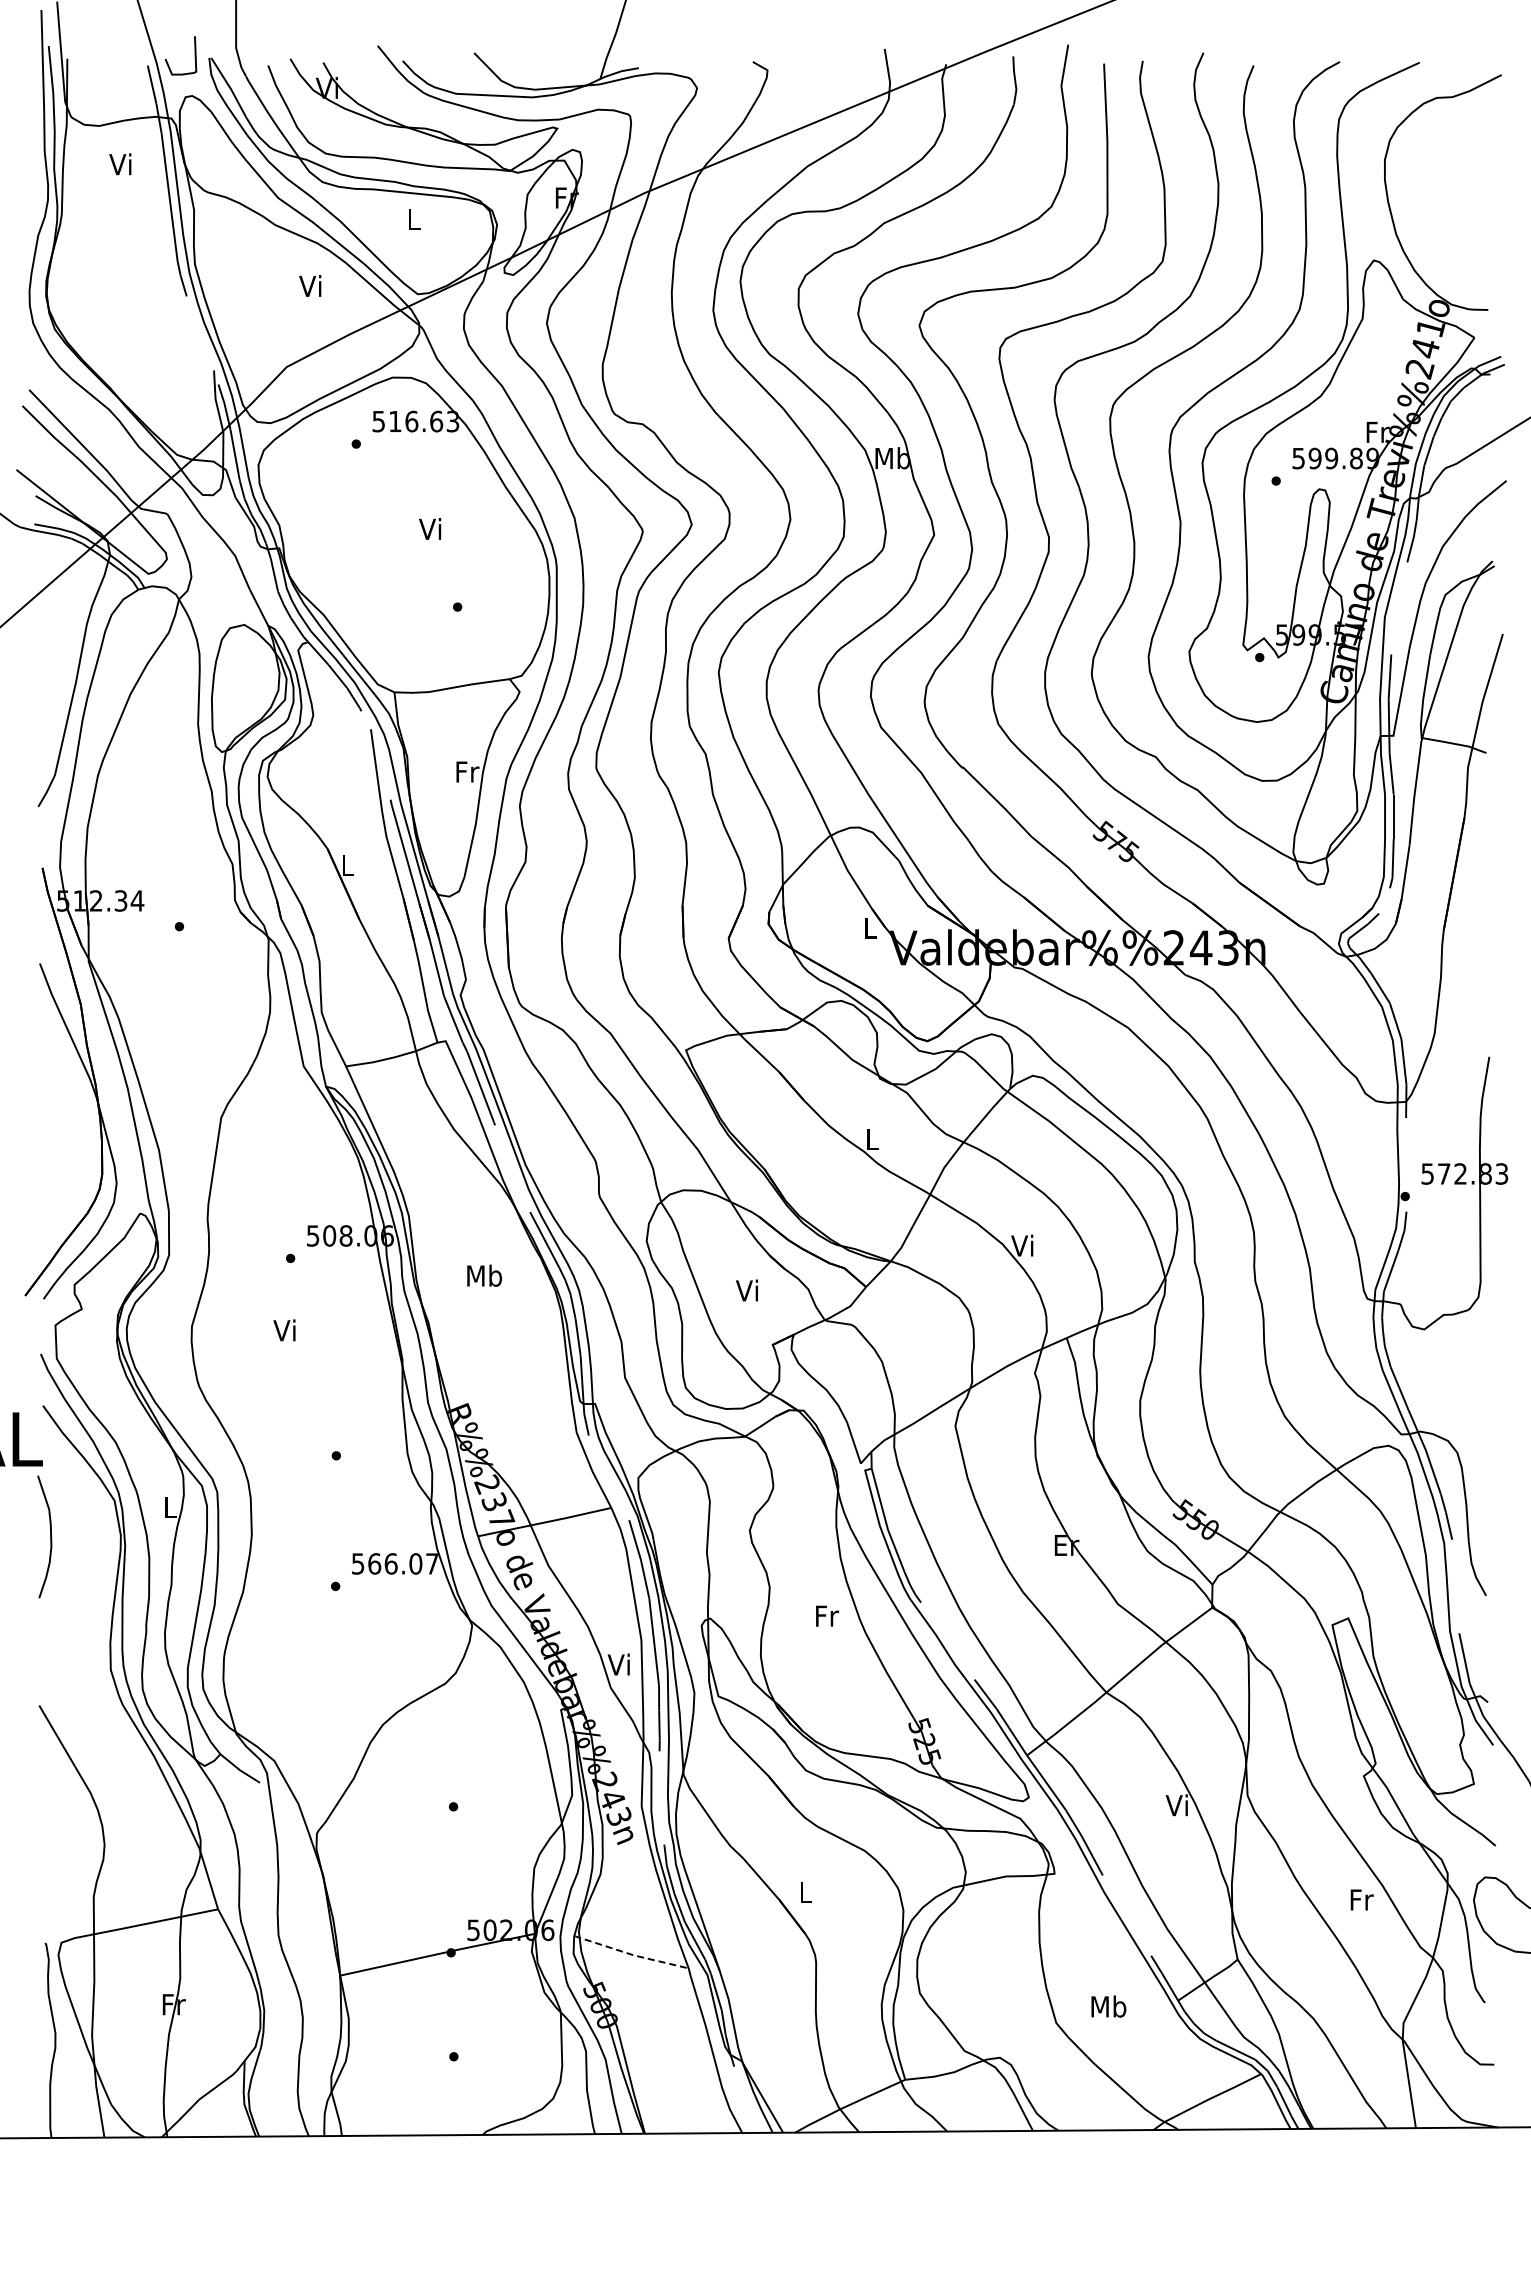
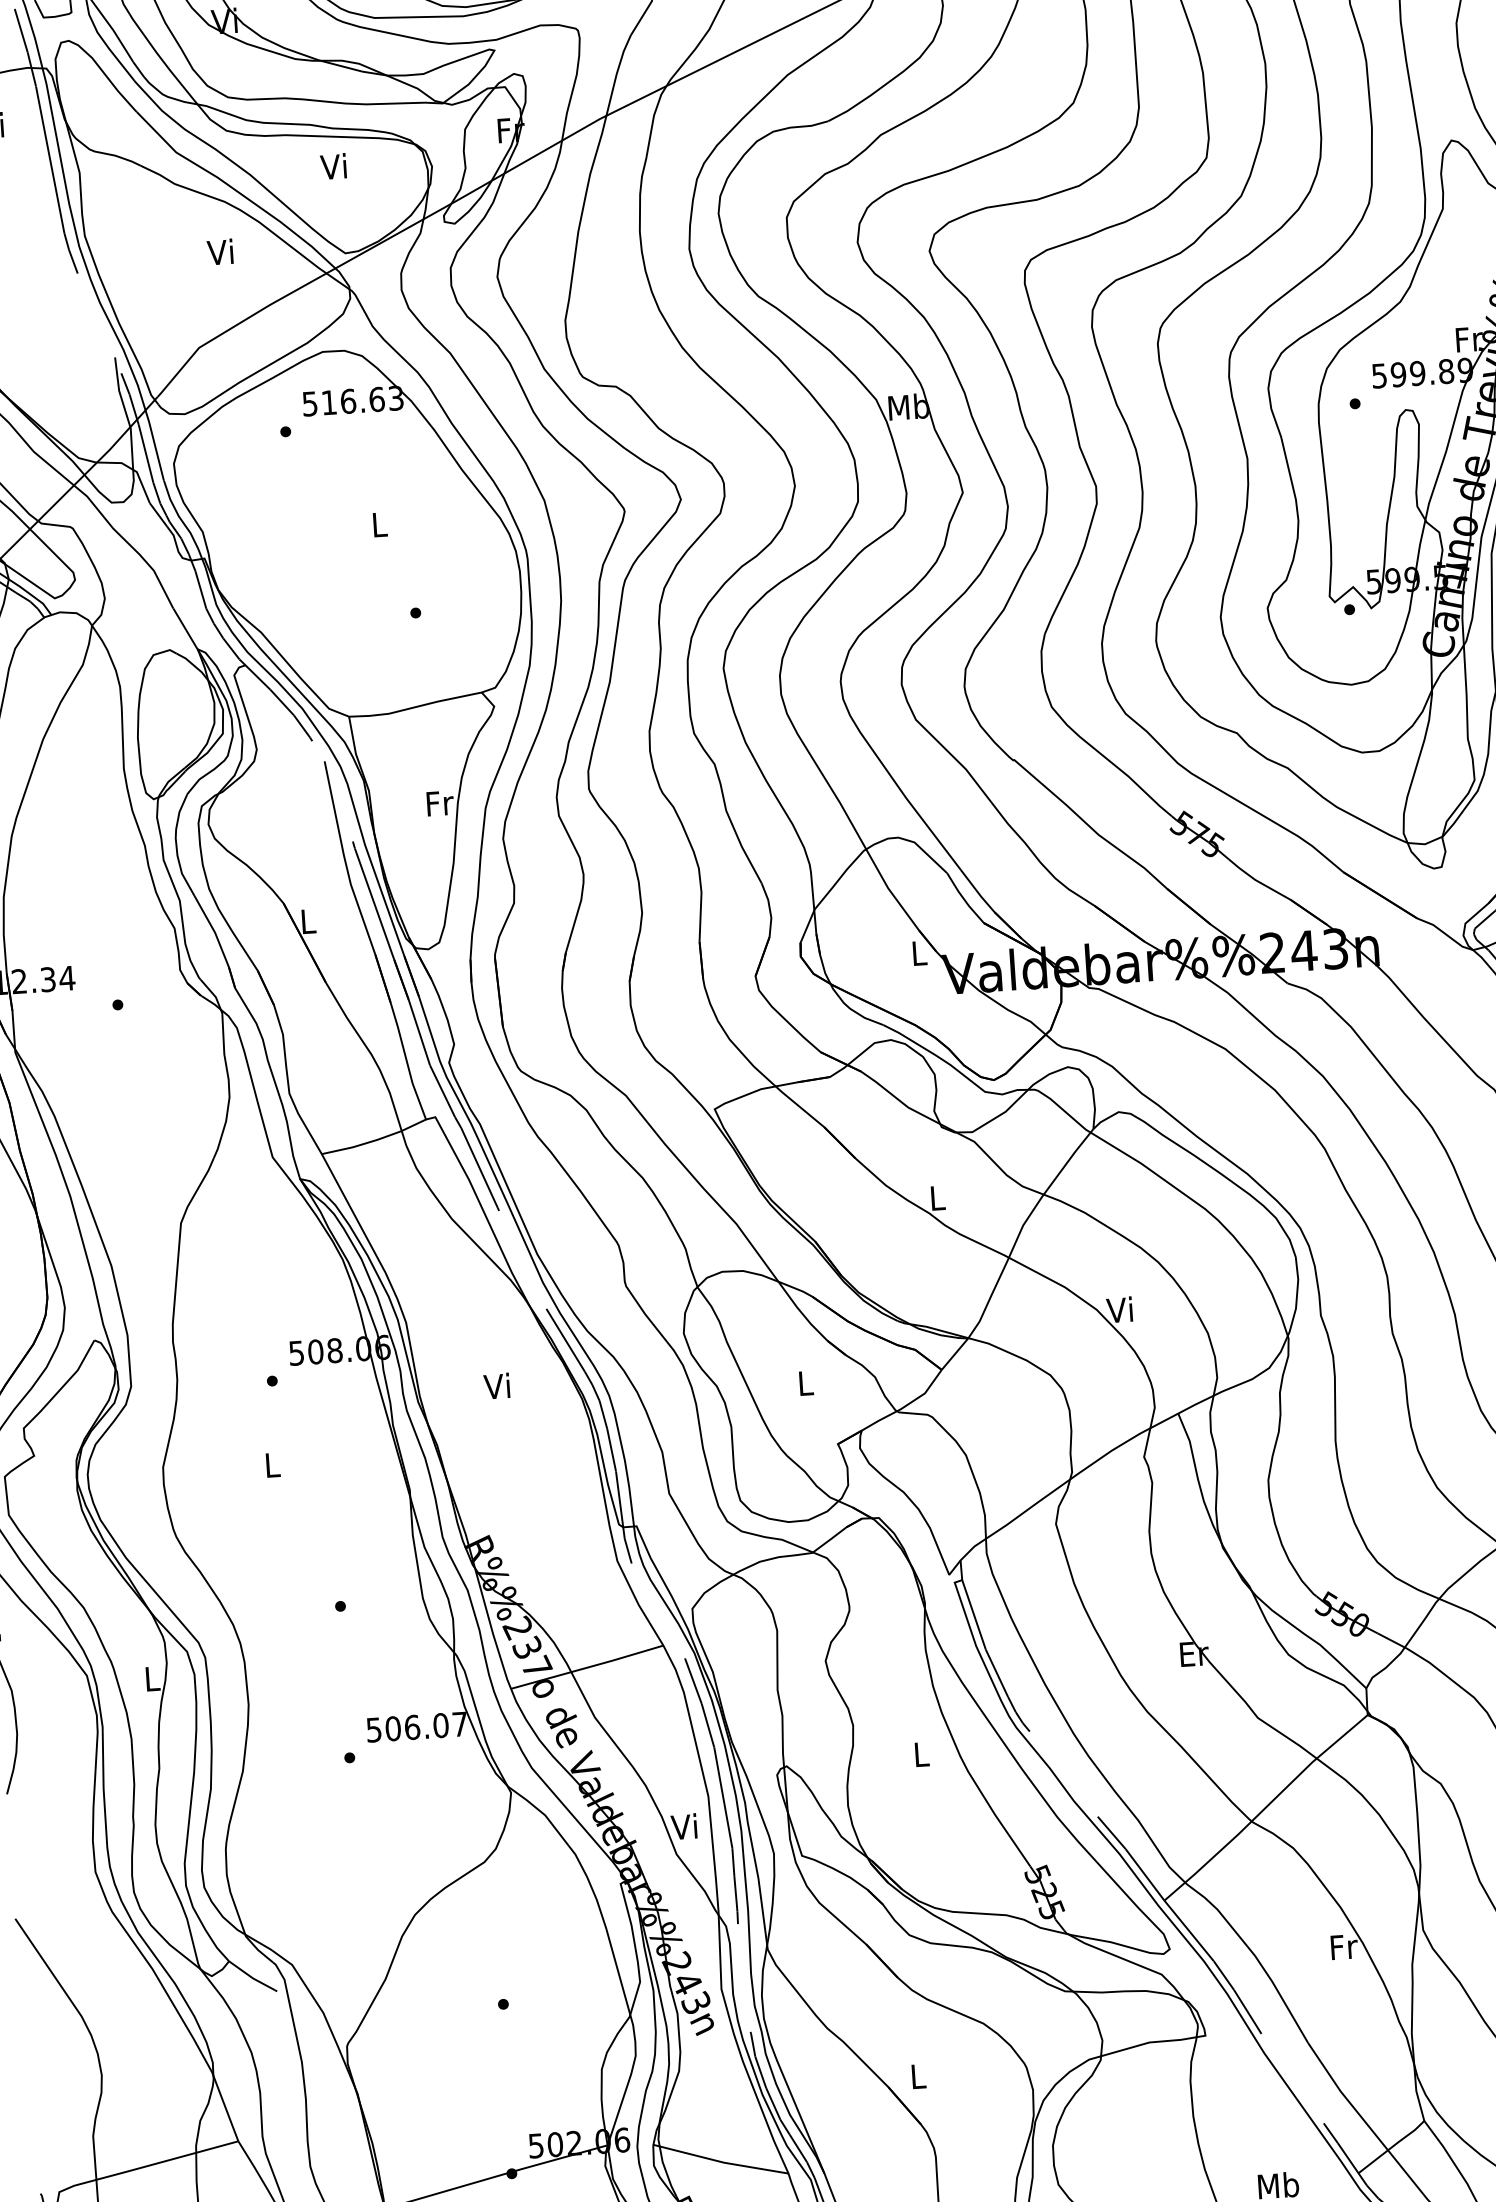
text: (412, 218) -> (333, 165), L -> Vi
text: (430, 528) -> (378, 523), Vi -> L
text: (484, 1275) -> (498, 1385), Mb -> Vi
text: (746, 1290) -> (803, 1383), Vi -> L
text: (284, 1330) -> (270, 1465), Vi -> L
text: (374, 1563) -> (393, 1728), 566.07 -> 506.07
text: (827, 1615) -> (922, 1753), Fr -> L
text: (1177, 1805) -> (1342, 1947), Vi -> Fr
line: (631, 1954) -> (721, 2161), dashed -> solid

